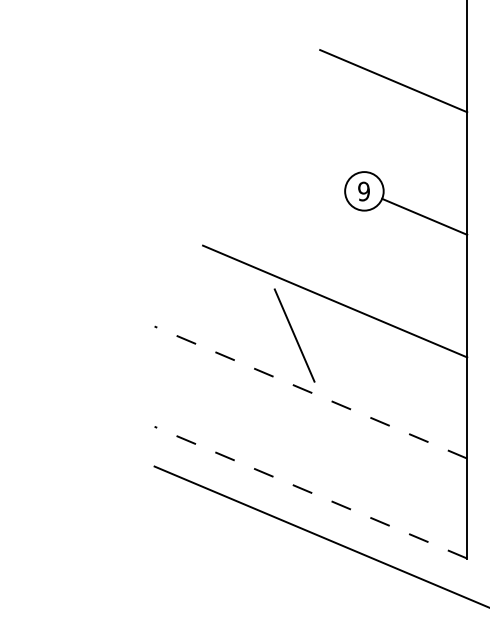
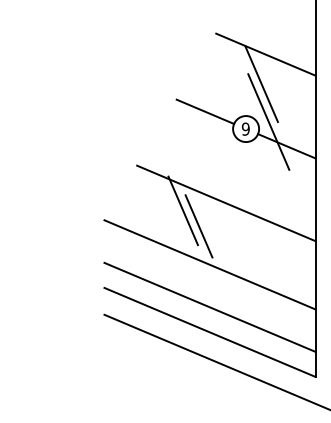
line: (387, 125) -> (261, 84), added
line: (304, 165) -> (205, 111), added
line: (397, 180) -> (268, 121), added
line: (270, 312) -> (182, 210), added
line: (310, 392) -> (209, 264), dashed -> solid
line: (310, 454) -> (209, 306), added
line: (310, 492) -> (209, 332), dashed -> solid

